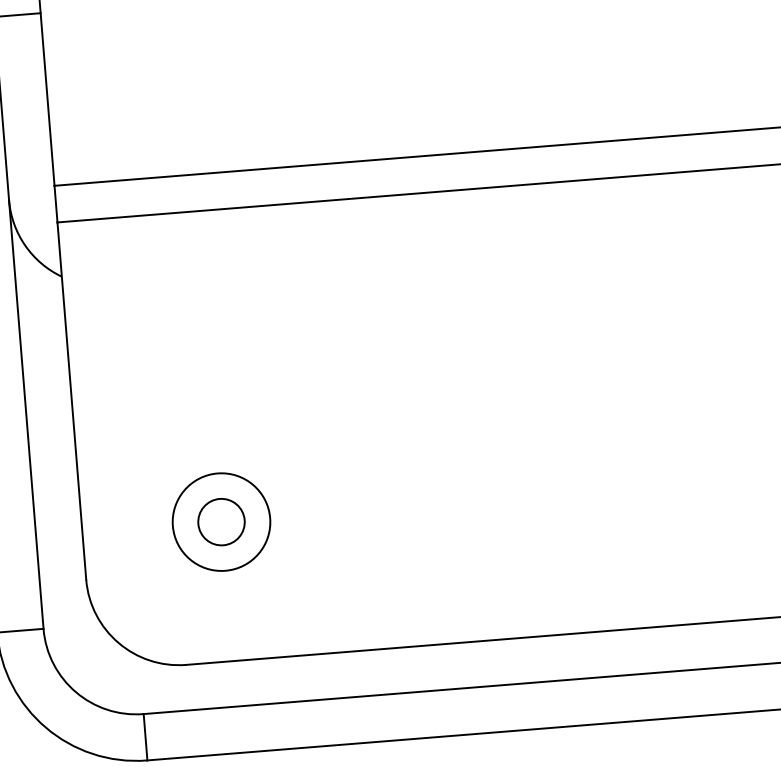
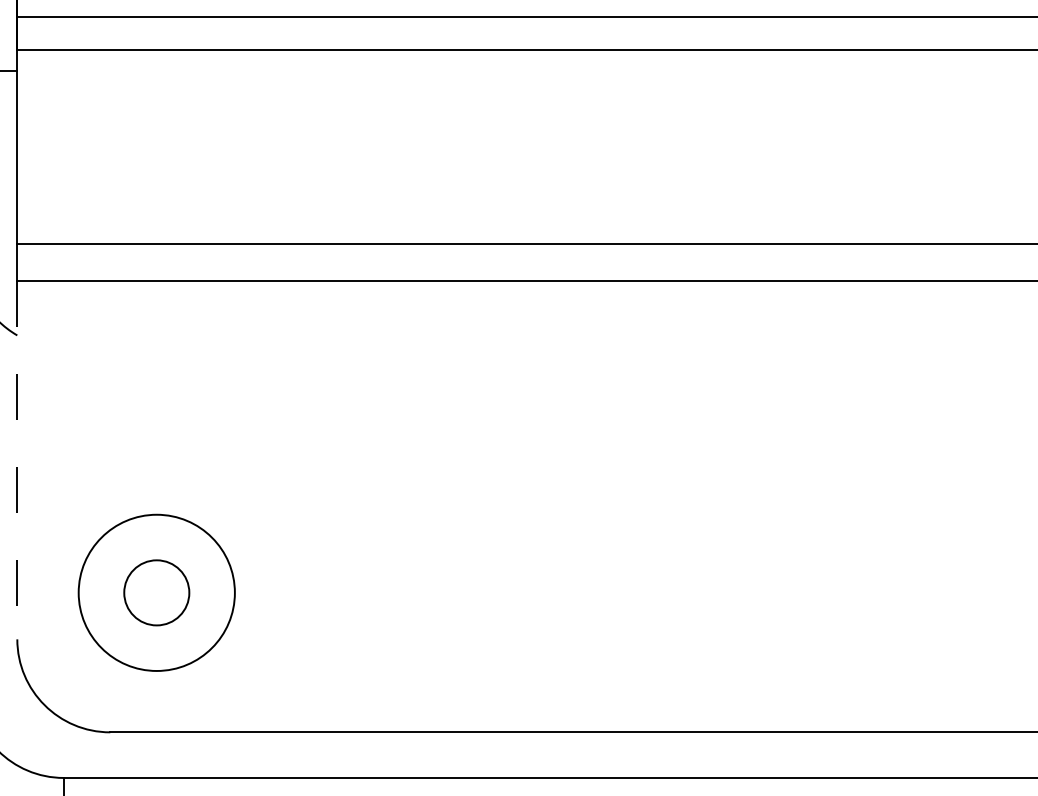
line: (72, 401) -> (17, 460), solid -> dashed
circle: (221, 521) -> (156, 592), size x1.4
circle: (221, 521) -> (156, 592), size x1.6

